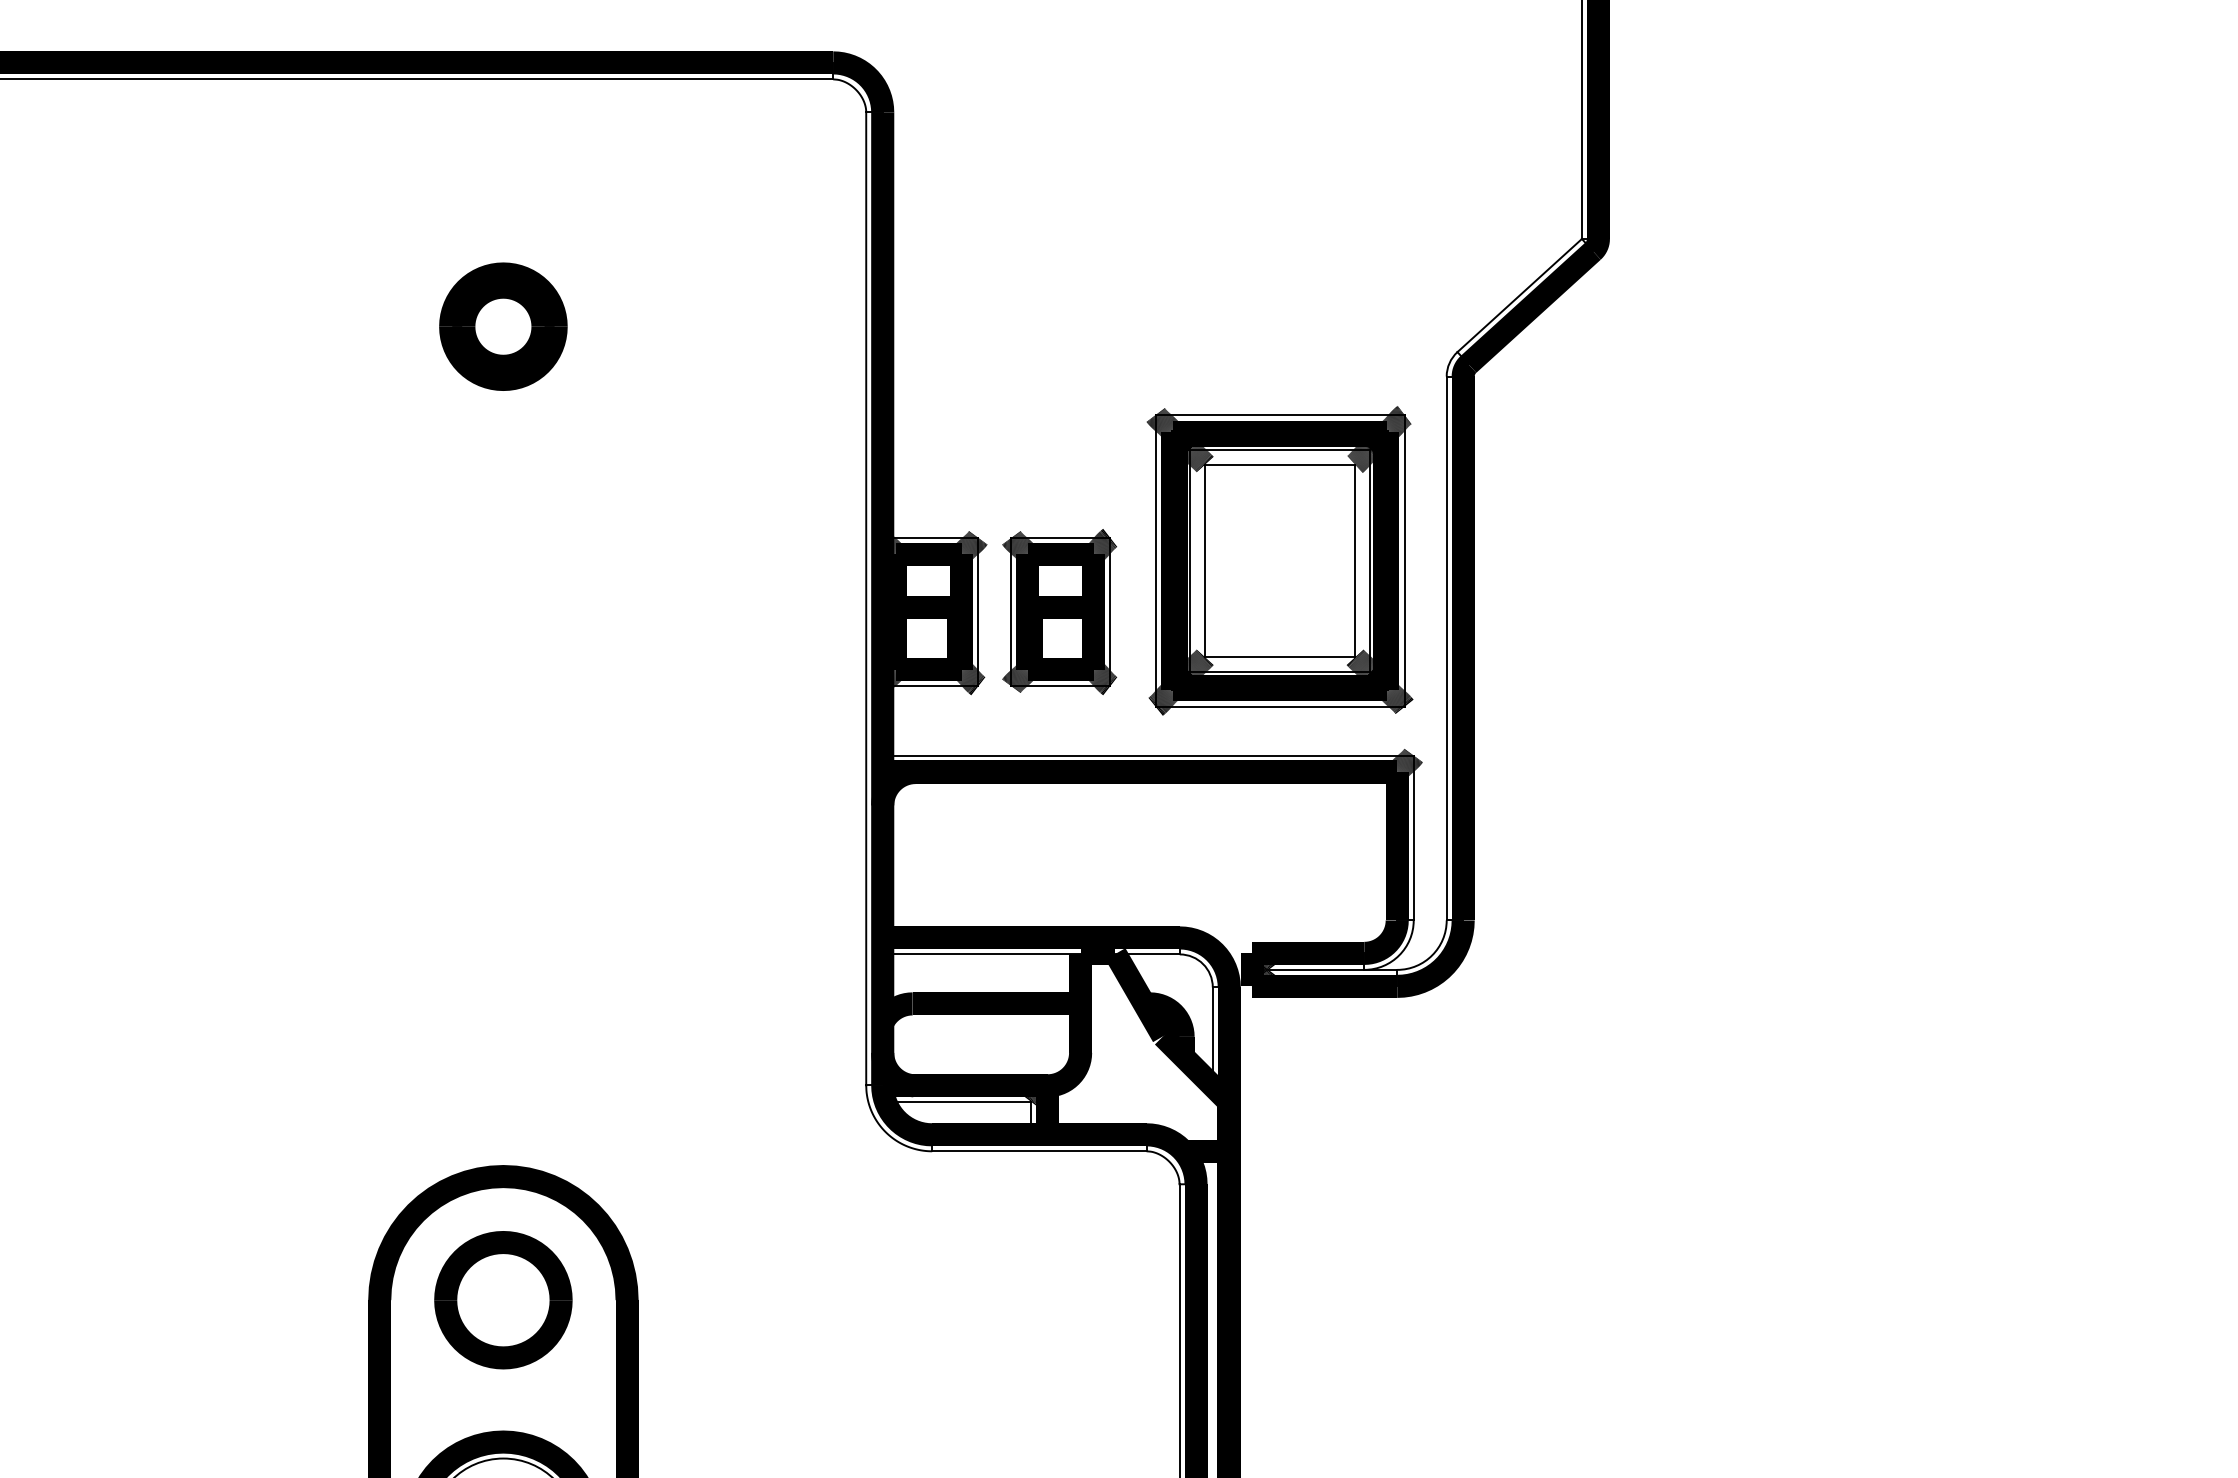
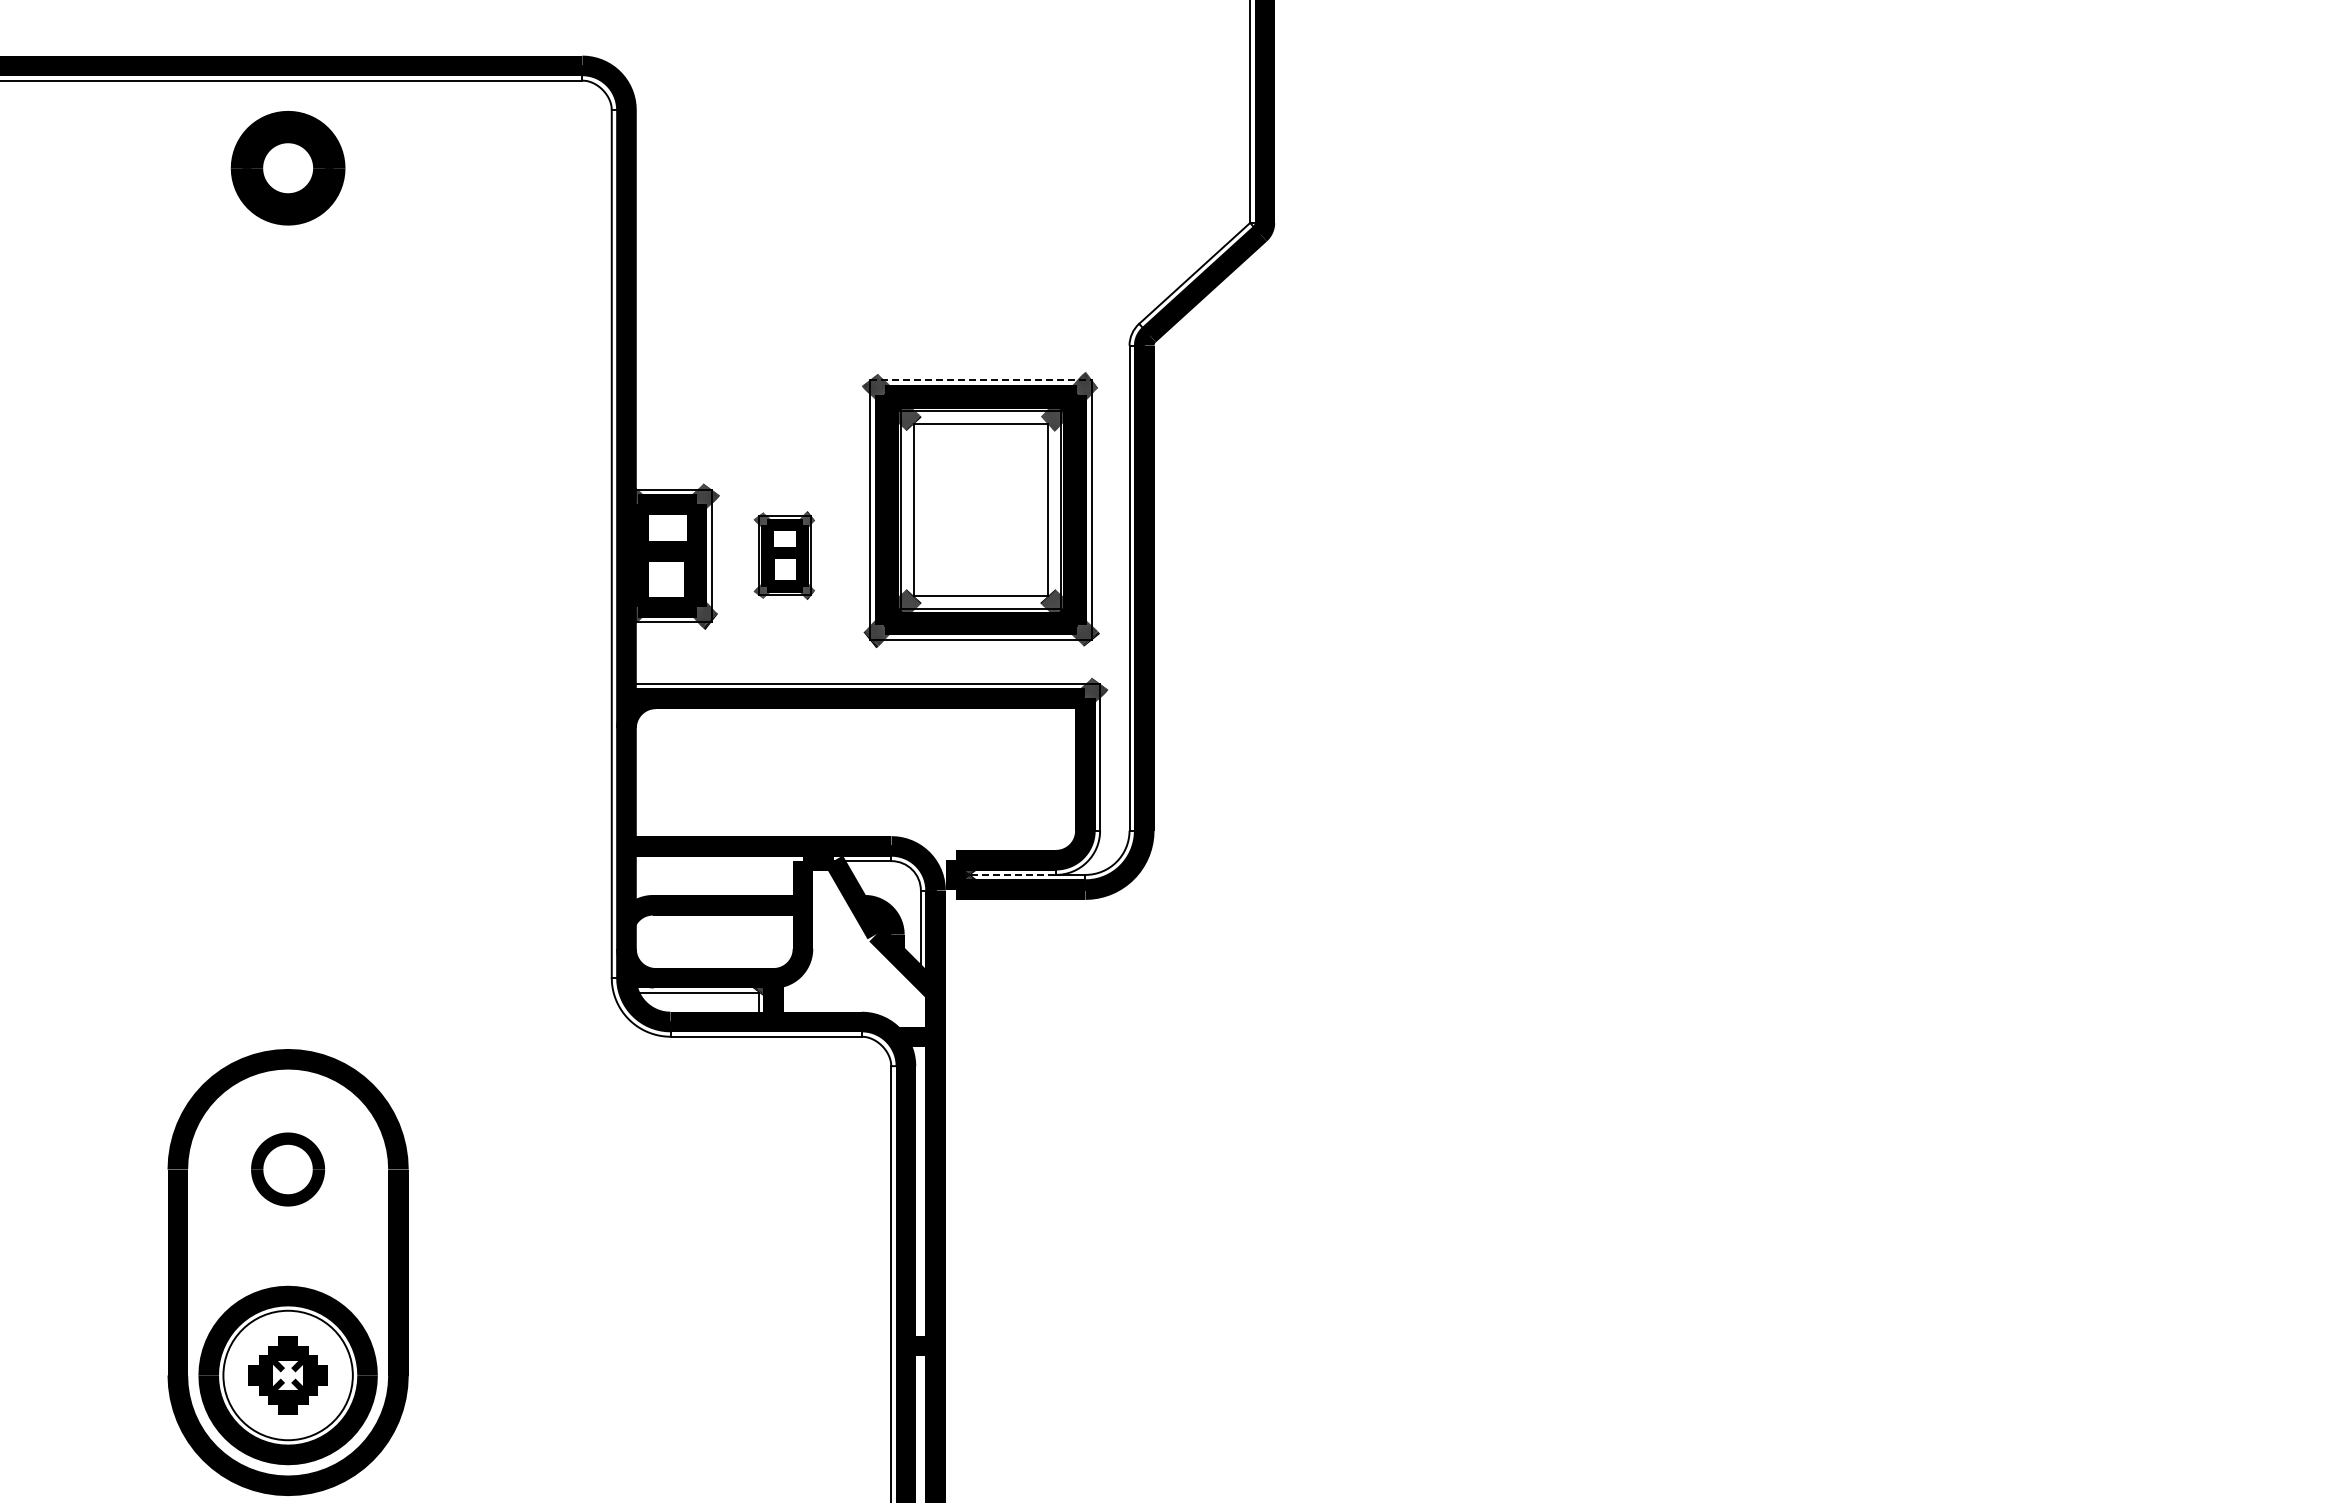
part: (502, 327) -> (287, 168), moved
line: (1280, 414) -> (981, 379), solid -> dashed
part: (1059, 611) -> (784, 555), size x0.6
line: (981, 954) -> (714, 861), removed
line: (1316, 969) -> (1013, 874), solid -> dashed
part: (502, 1300) -> (287, 1169), size x0.6

